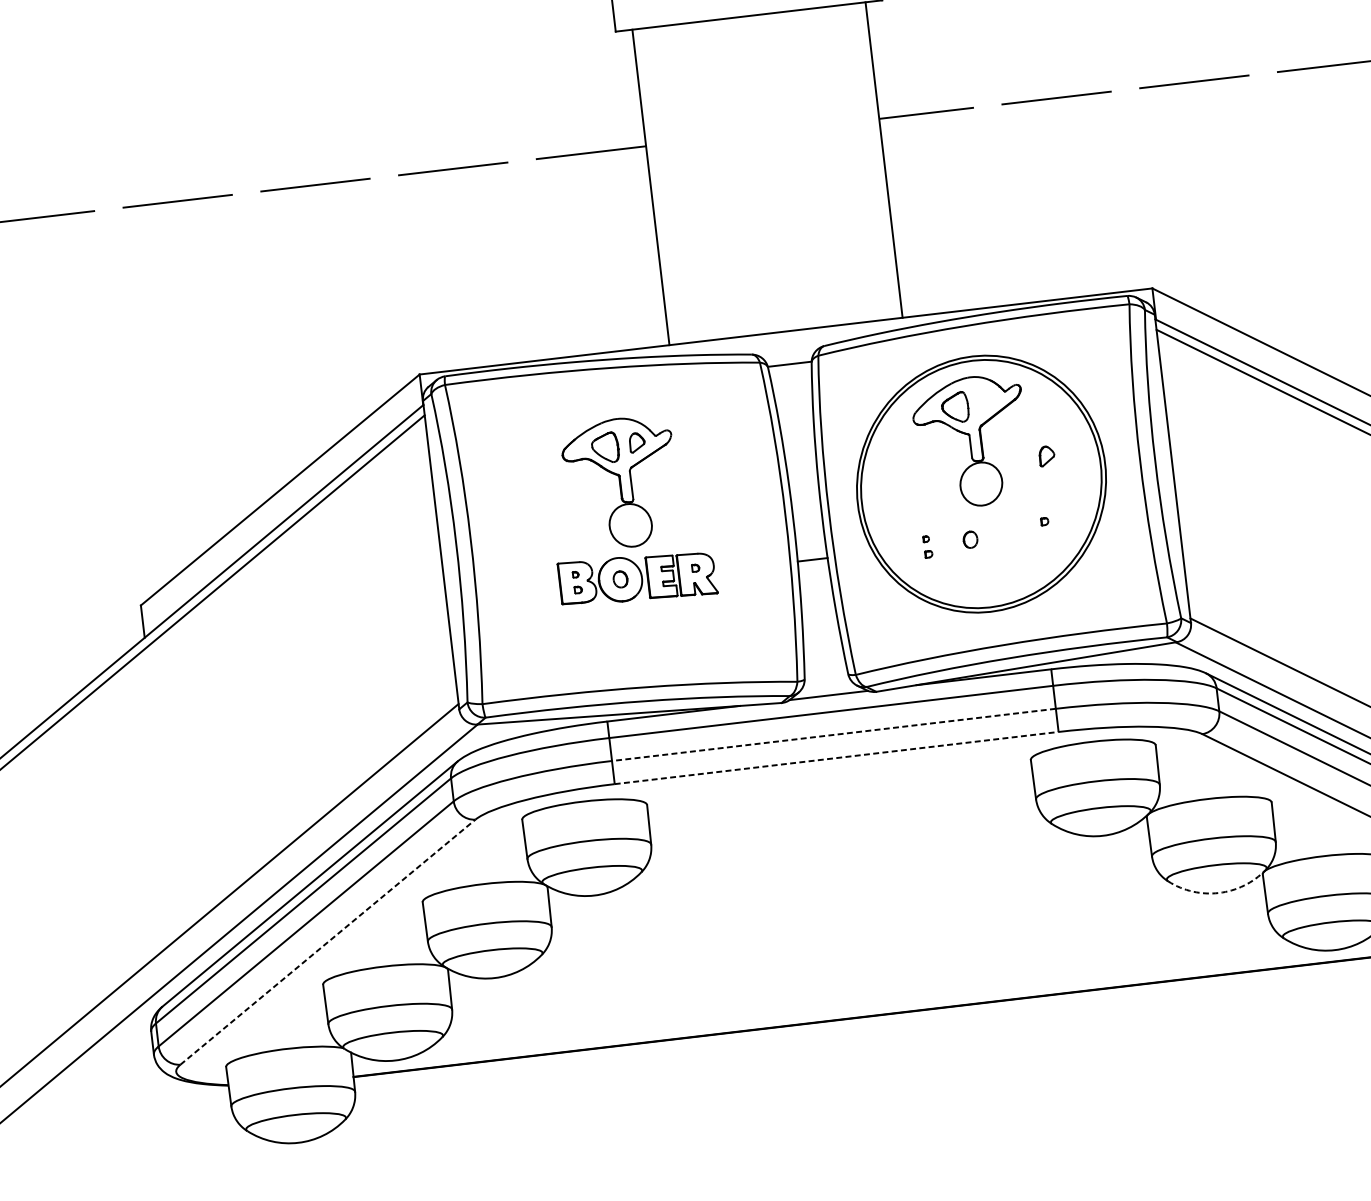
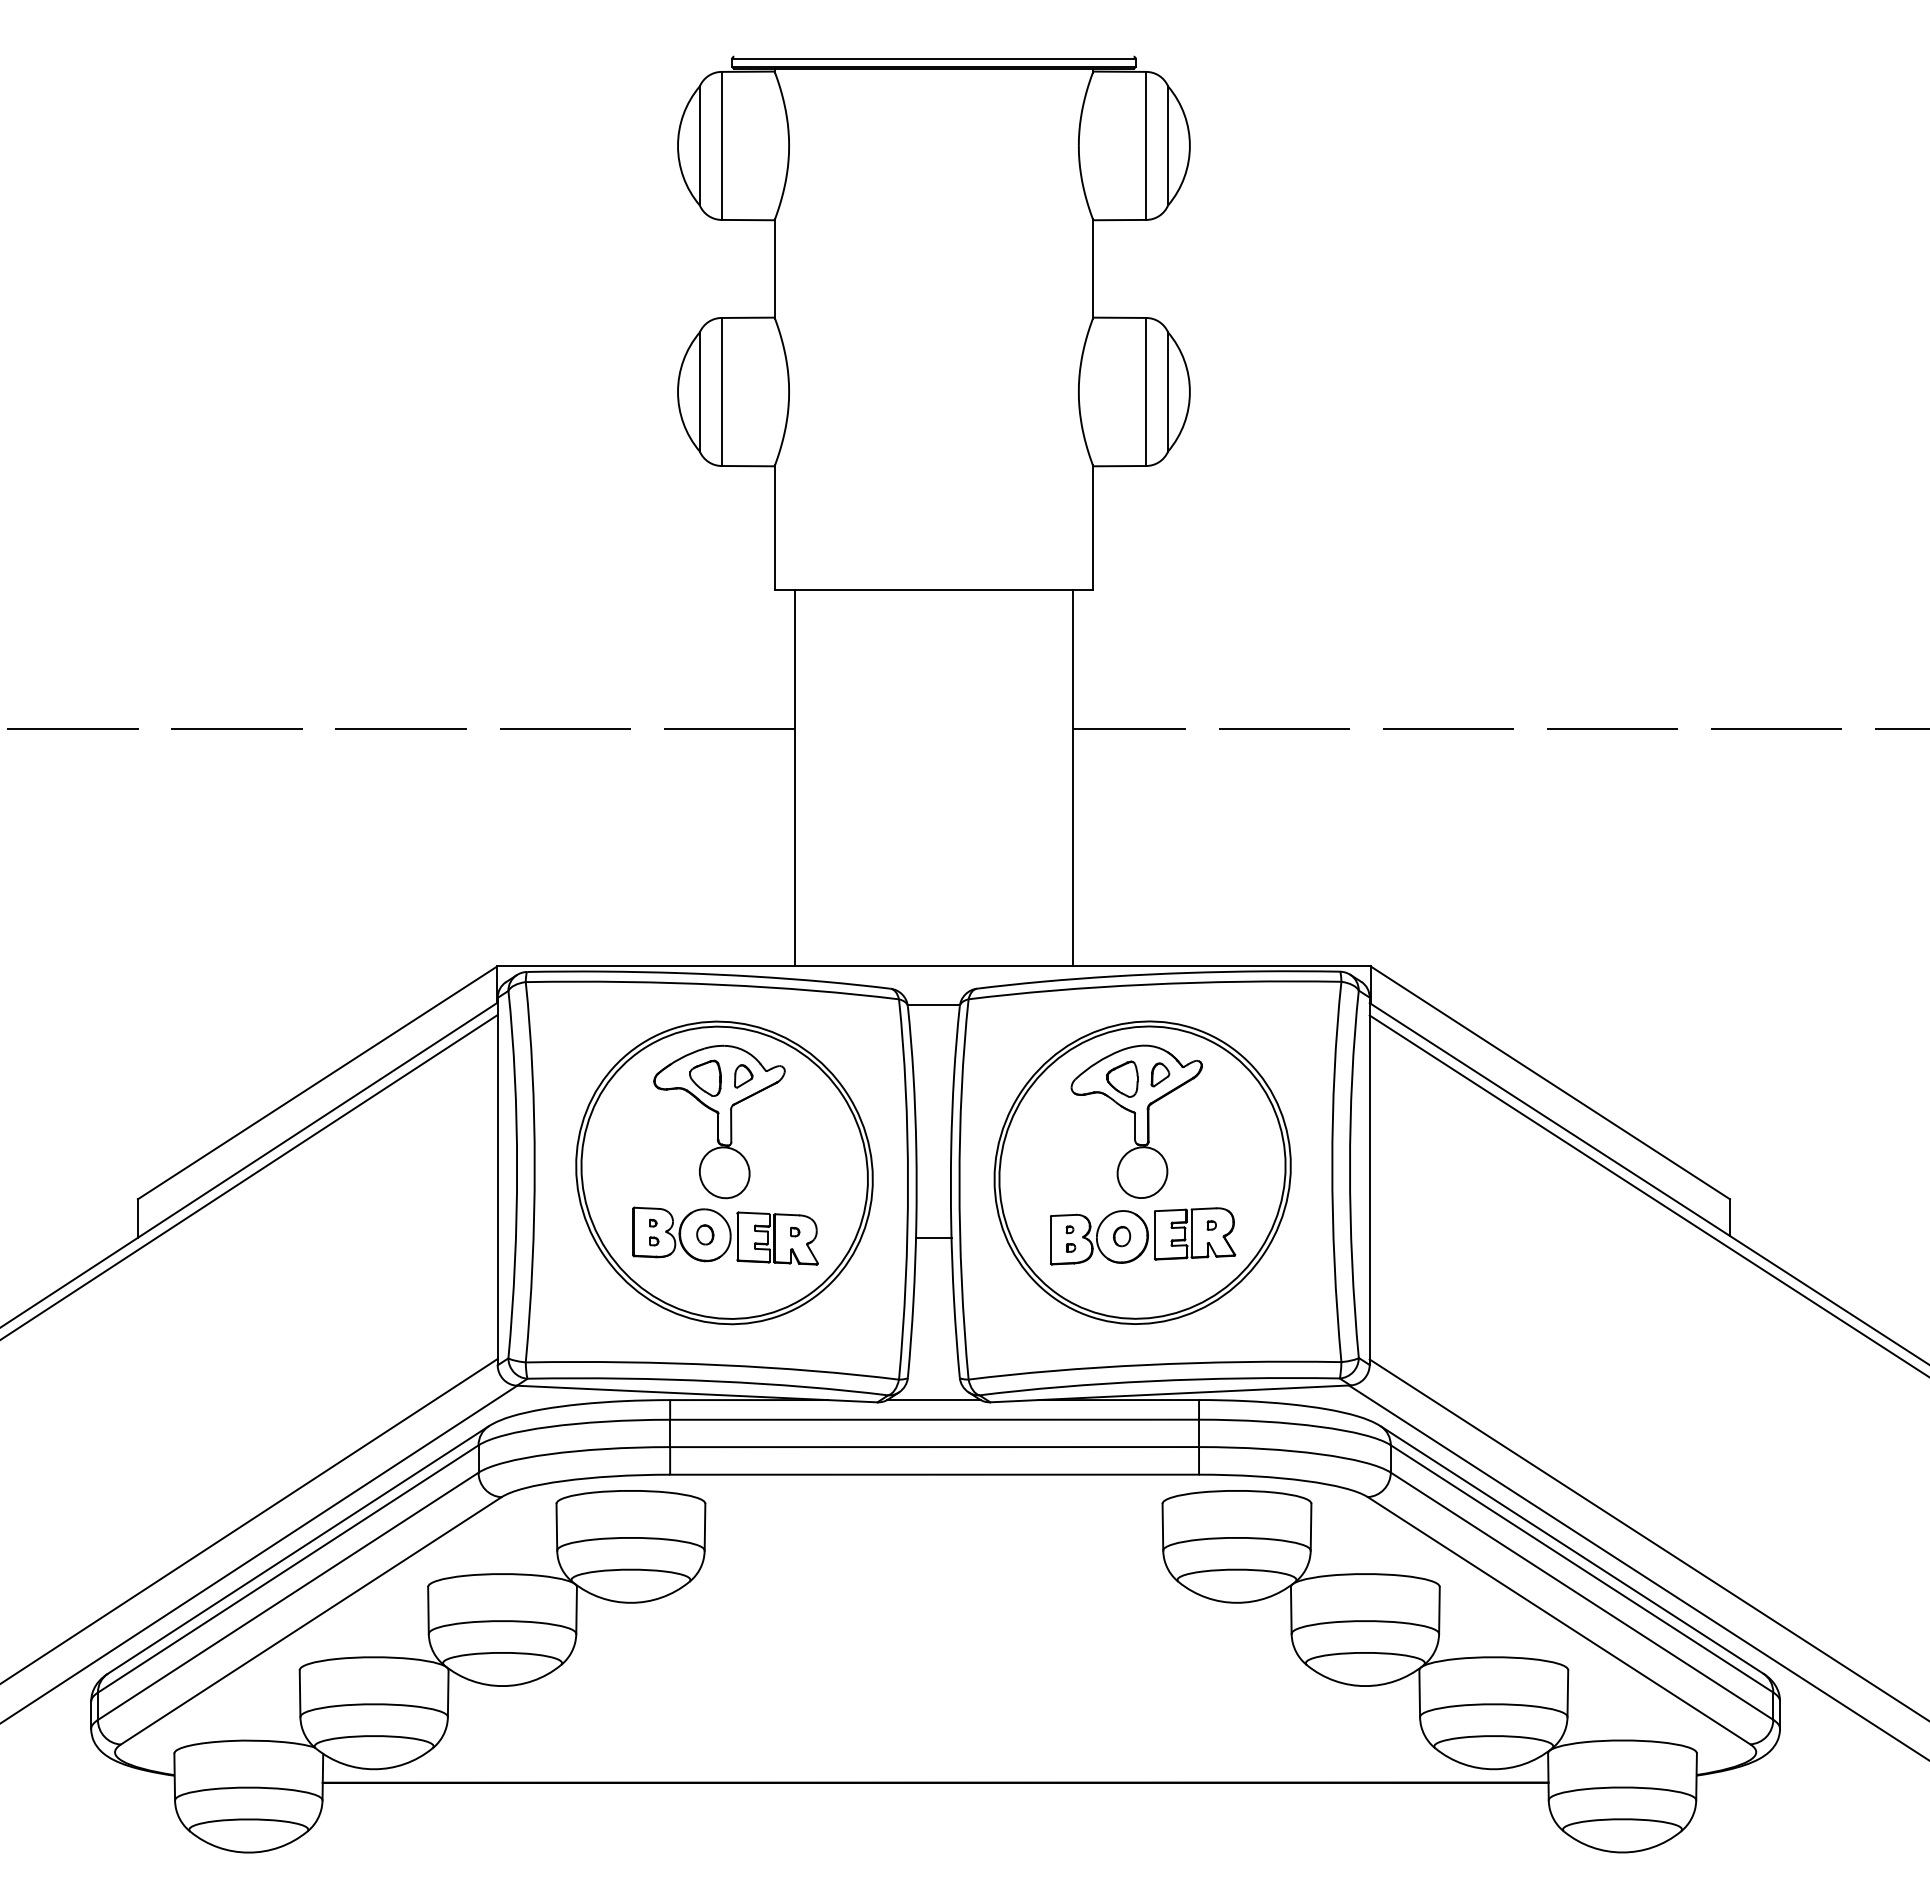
part: (1046, 455) -> (1160, 1074), moved
part: (630, 525) -> (724, 1172), added
part: (988, 537) -> (1143, 1236), added
line: (833, 735) -> (934, 1447), dashed -> solid
line: (837, 757) -> (935, 1474), dashed -> solid
arc: (1219, 893) -> (1365, 1686), dashed -> solid
line: (328, 941) -> (311, 1620), dashed -> solid

